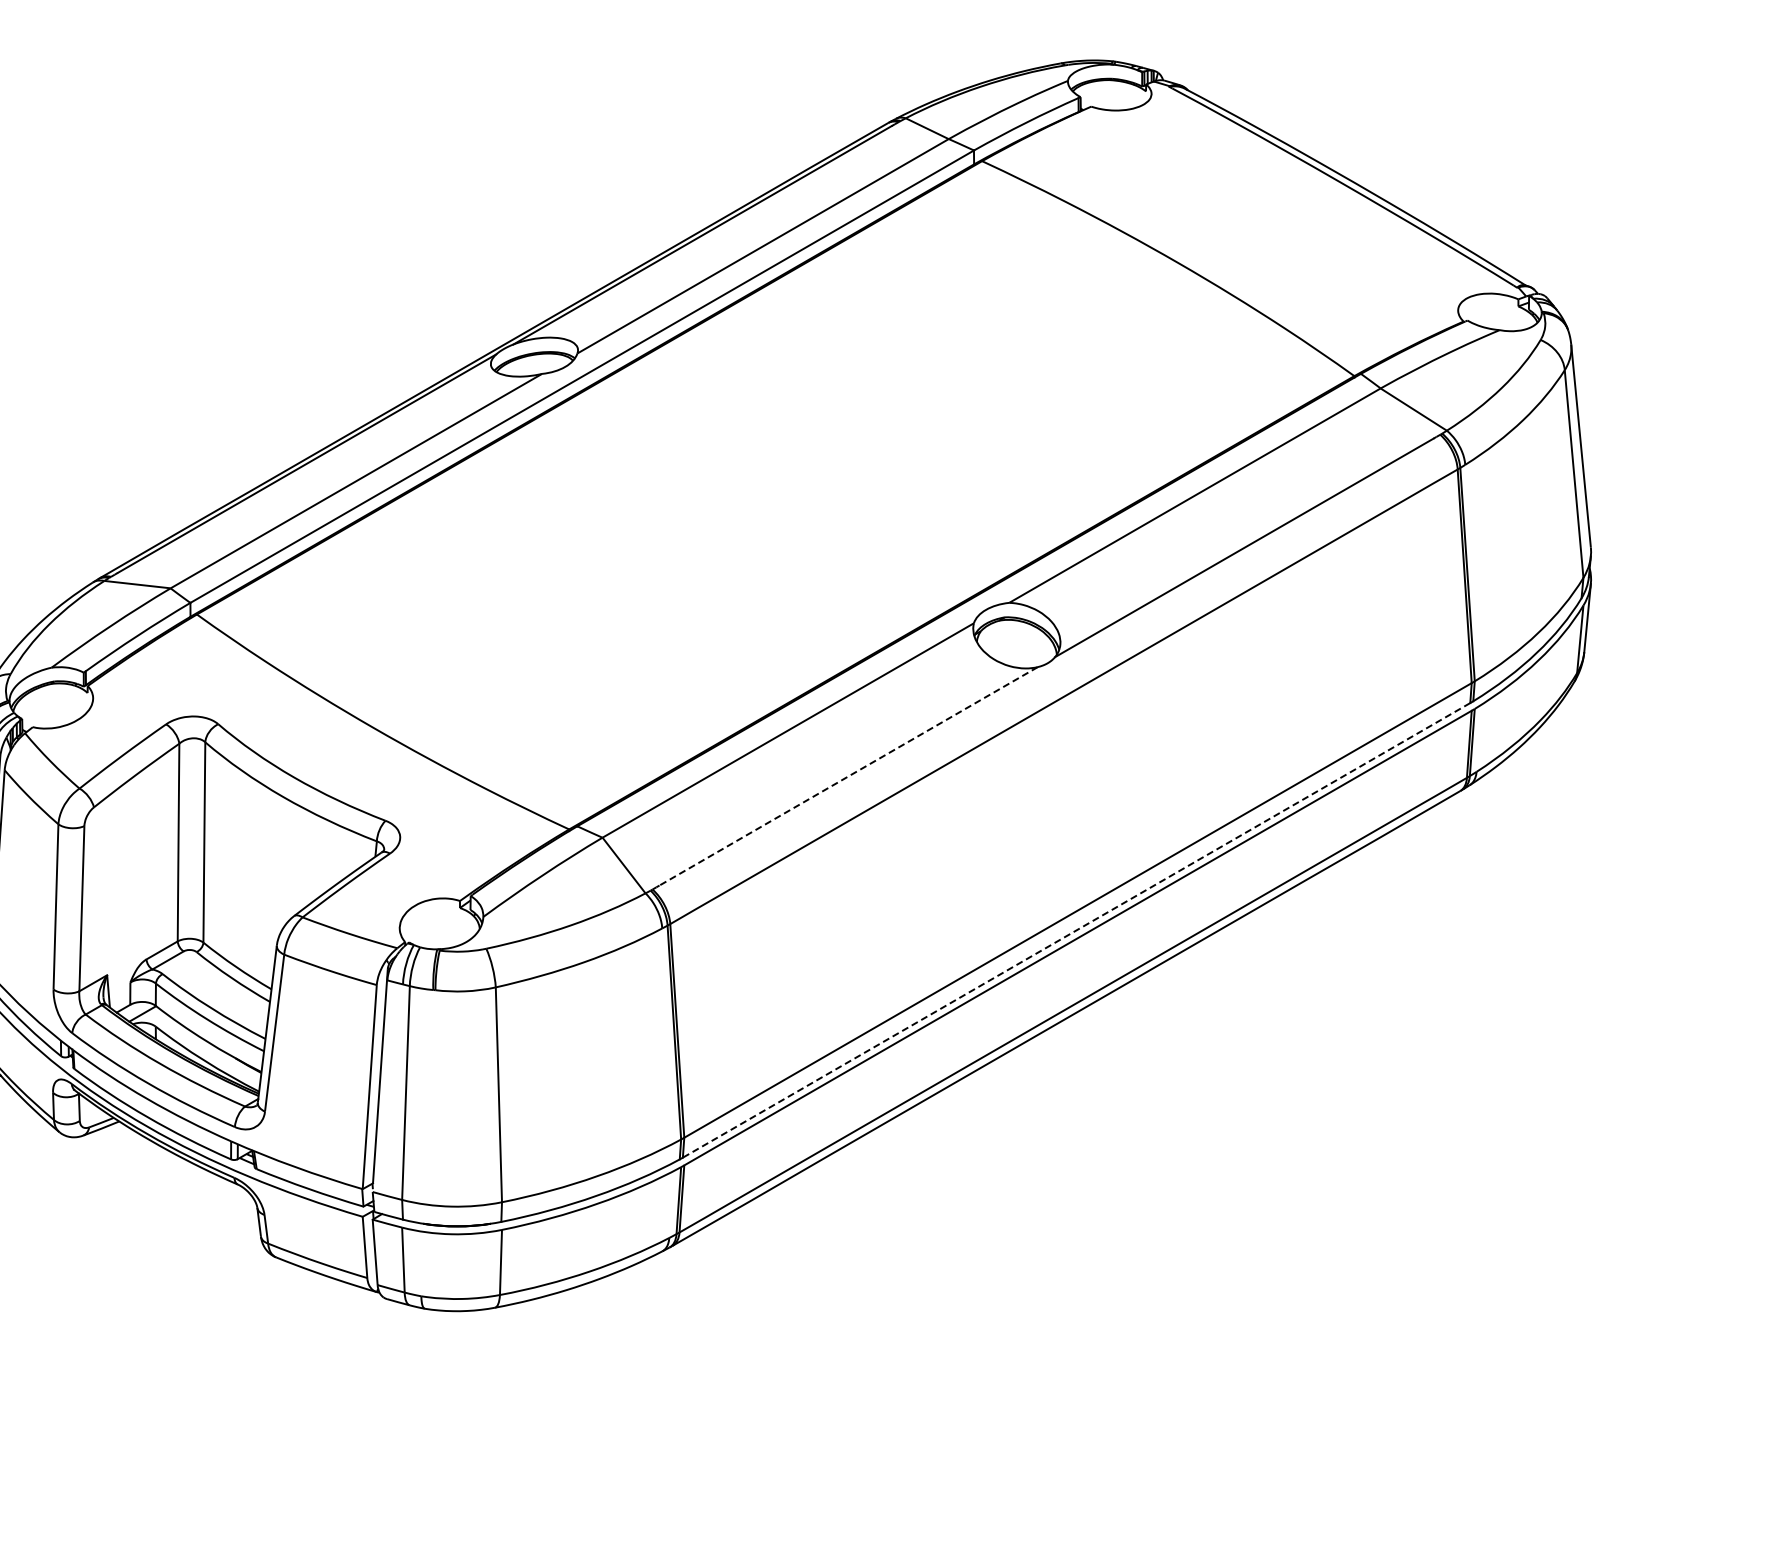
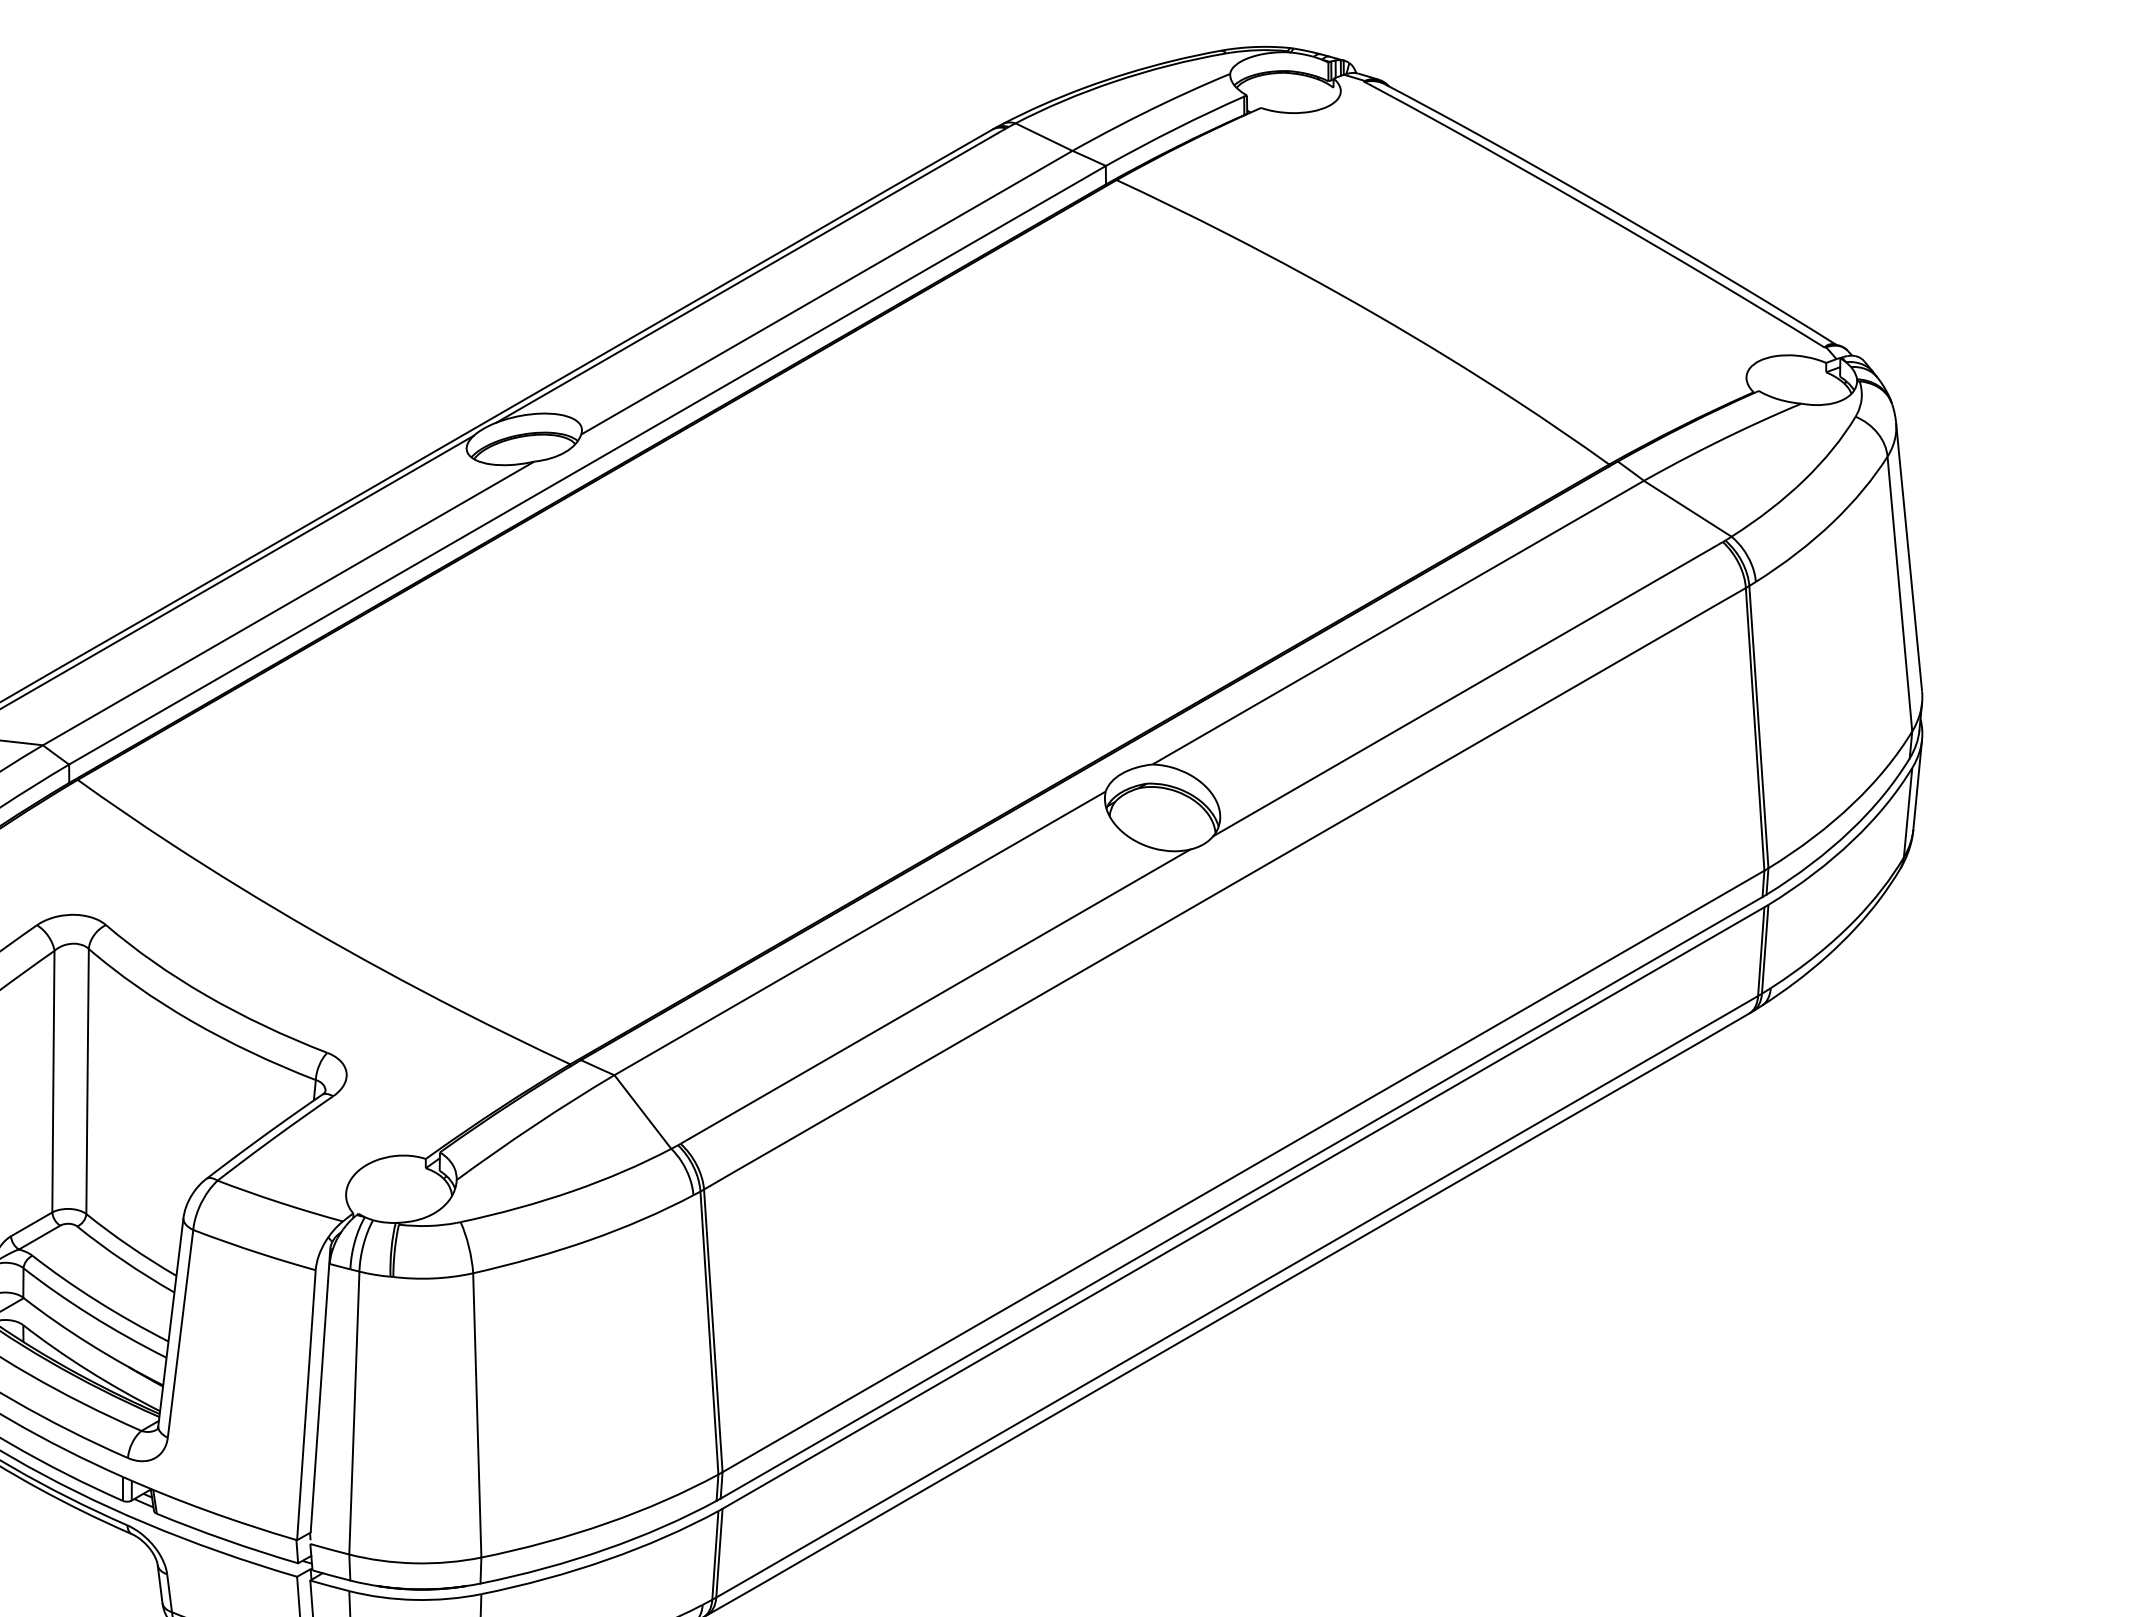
line: (848, 776) -> (939, 994), dashed -> solid
line: (1076, 930) -> (1241, 1197), dashed -> solid

